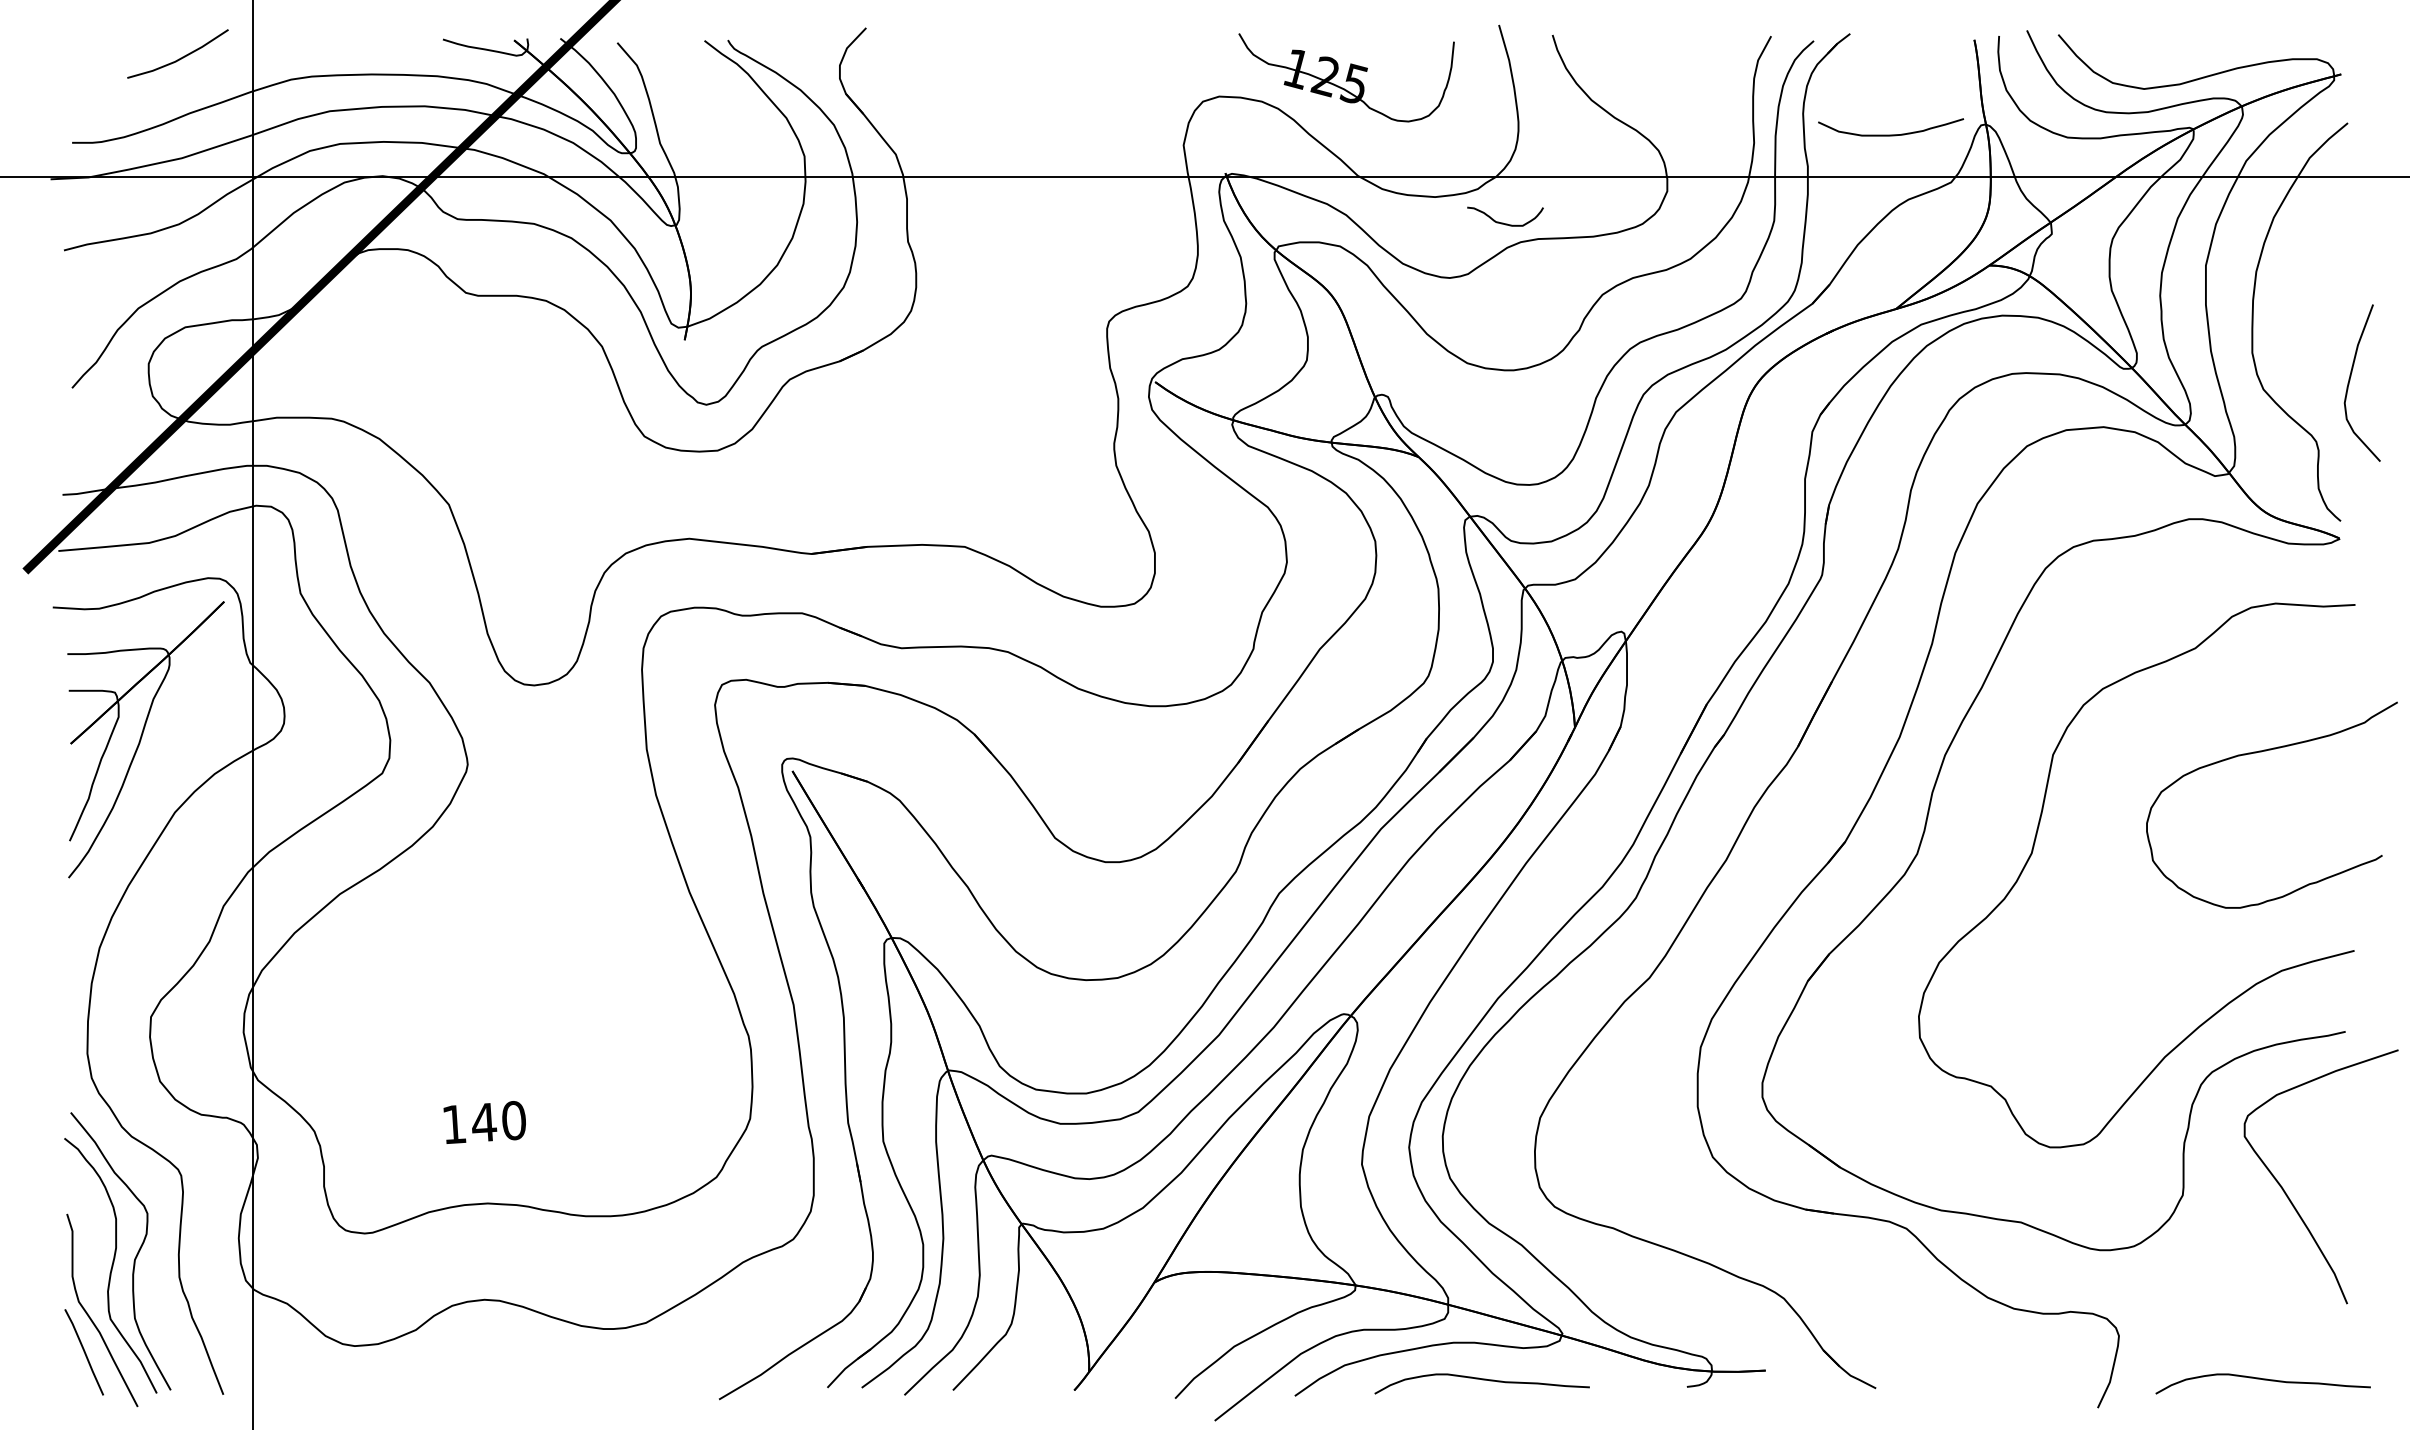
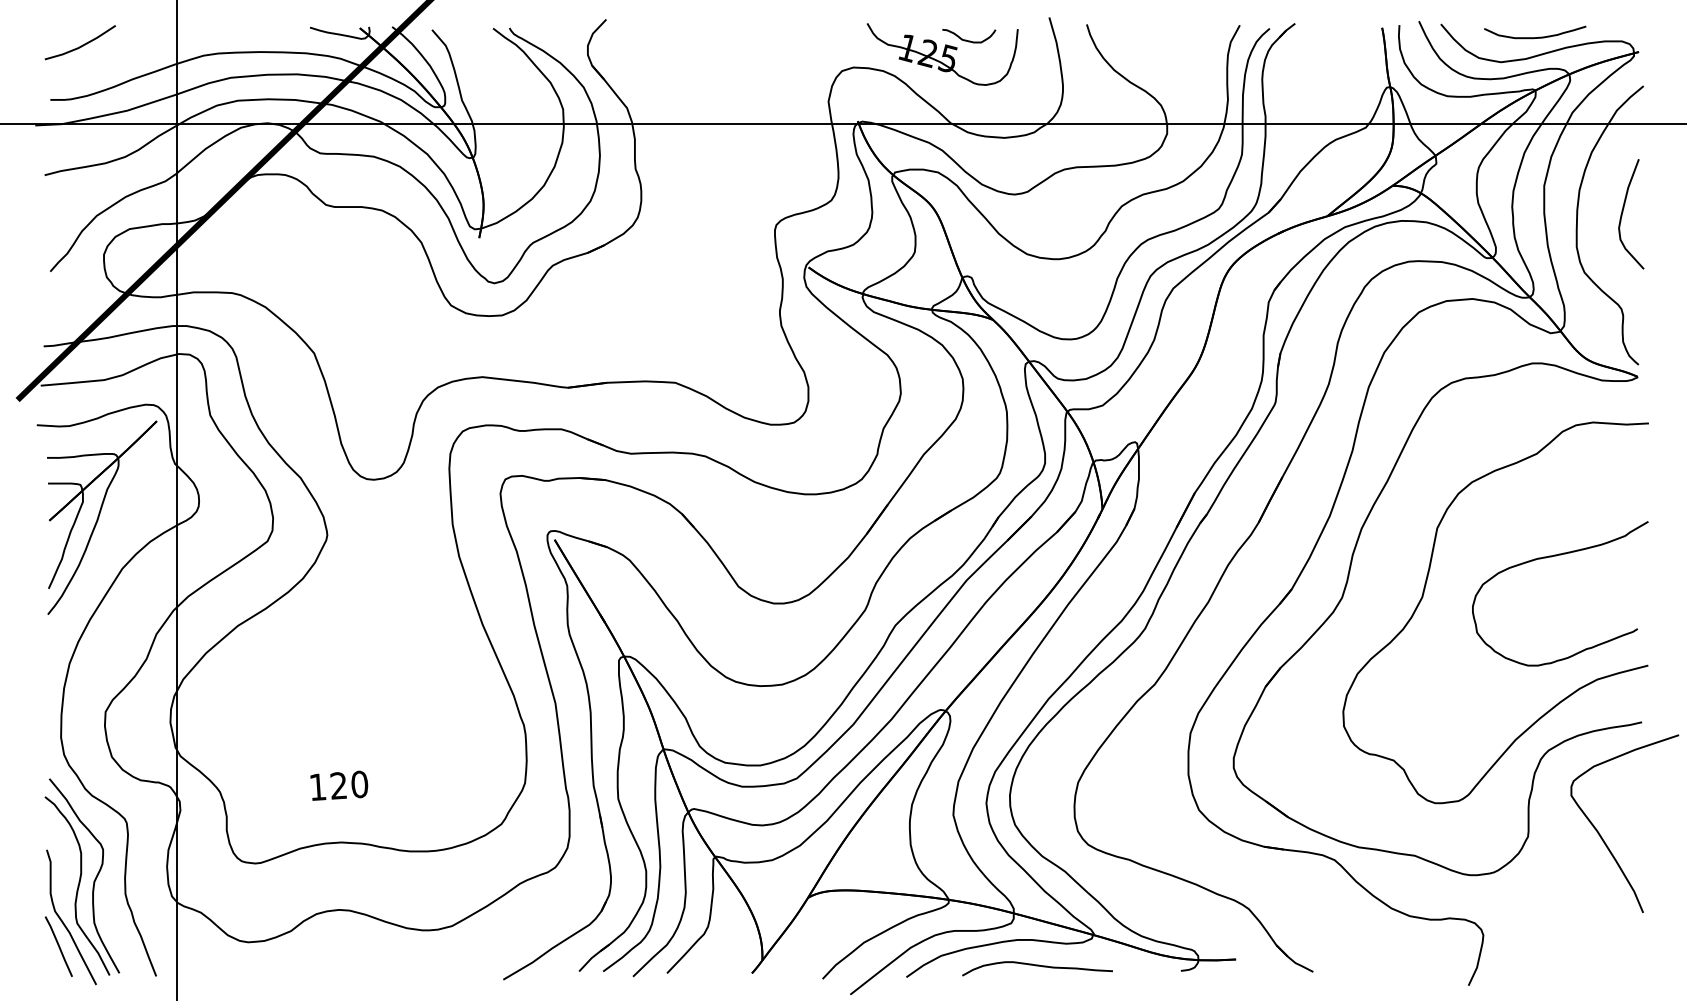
line: (180, 57) -> (82, 45), moved
curve: (1891, 134) -> (1535, 37), moved
curve: (1503, 222) -> (967, 40), moved
curve: (2350, 380) -> (1623, 212), moved
curve: (2261, 752) -> (1553, 556), moved
text: (484, 1122) -> (339, 785), 140 -> 120
curve: (2263, 1380) -> (1584, 966), removed

